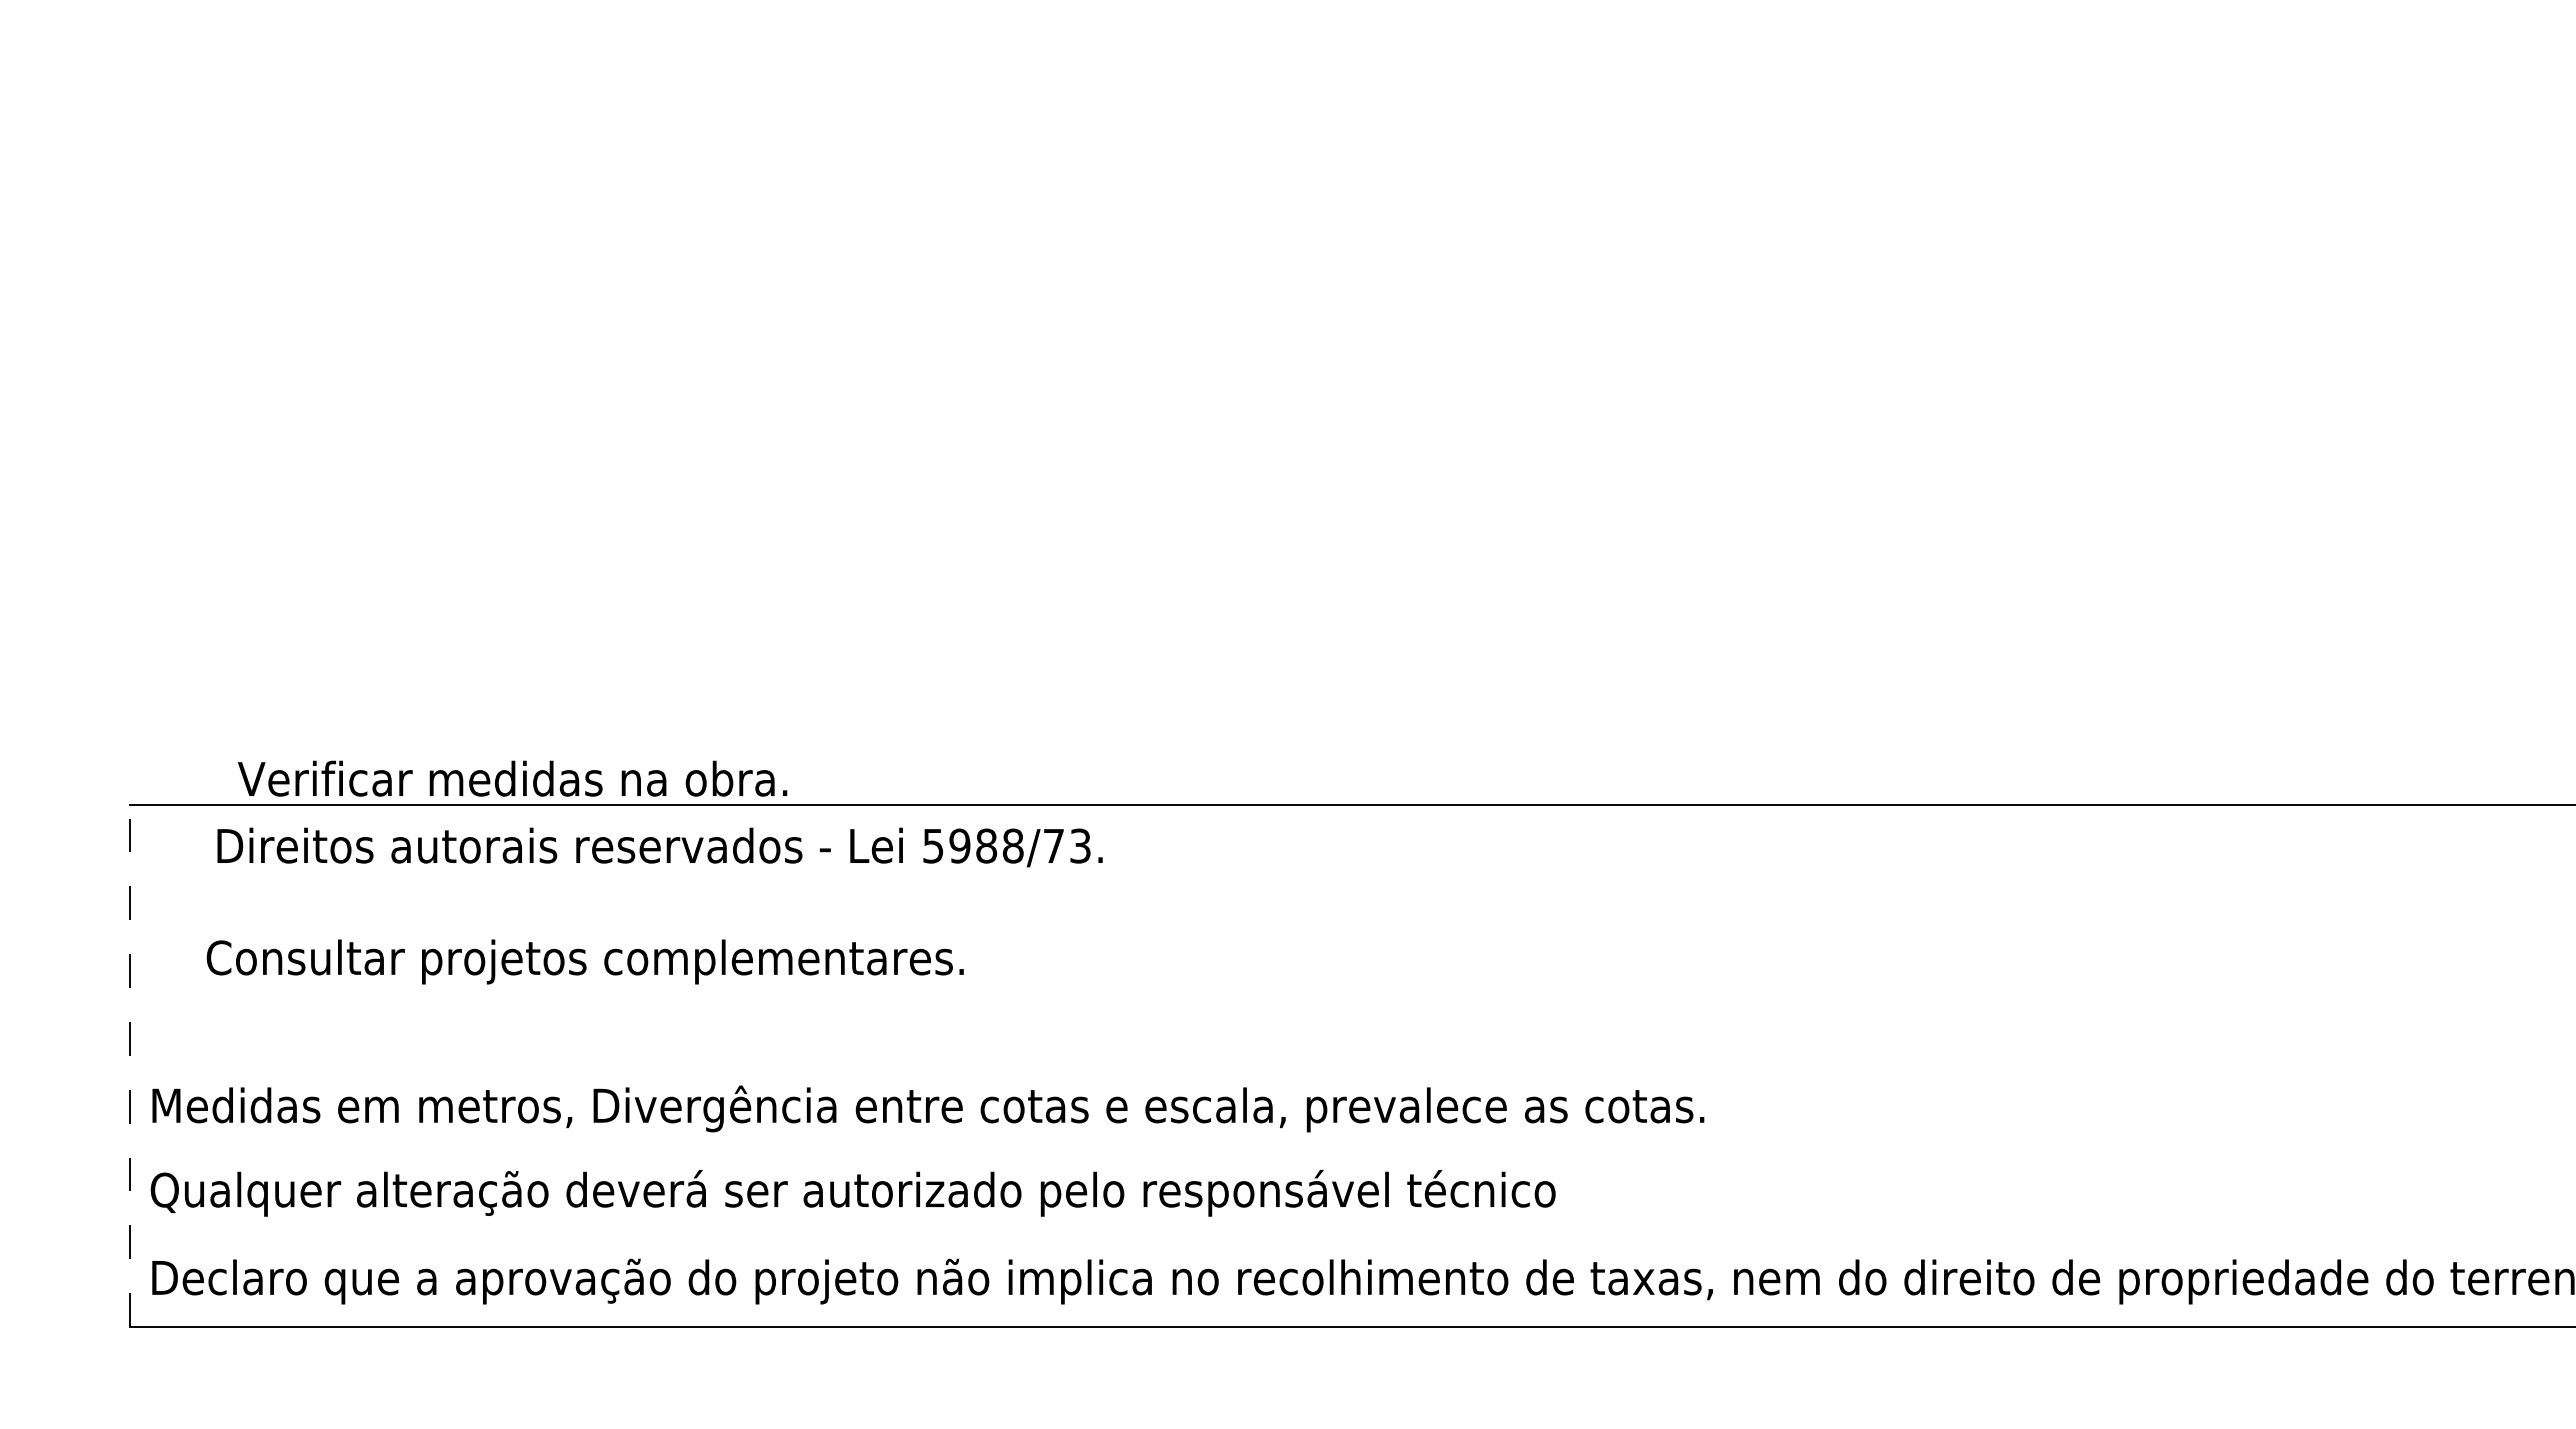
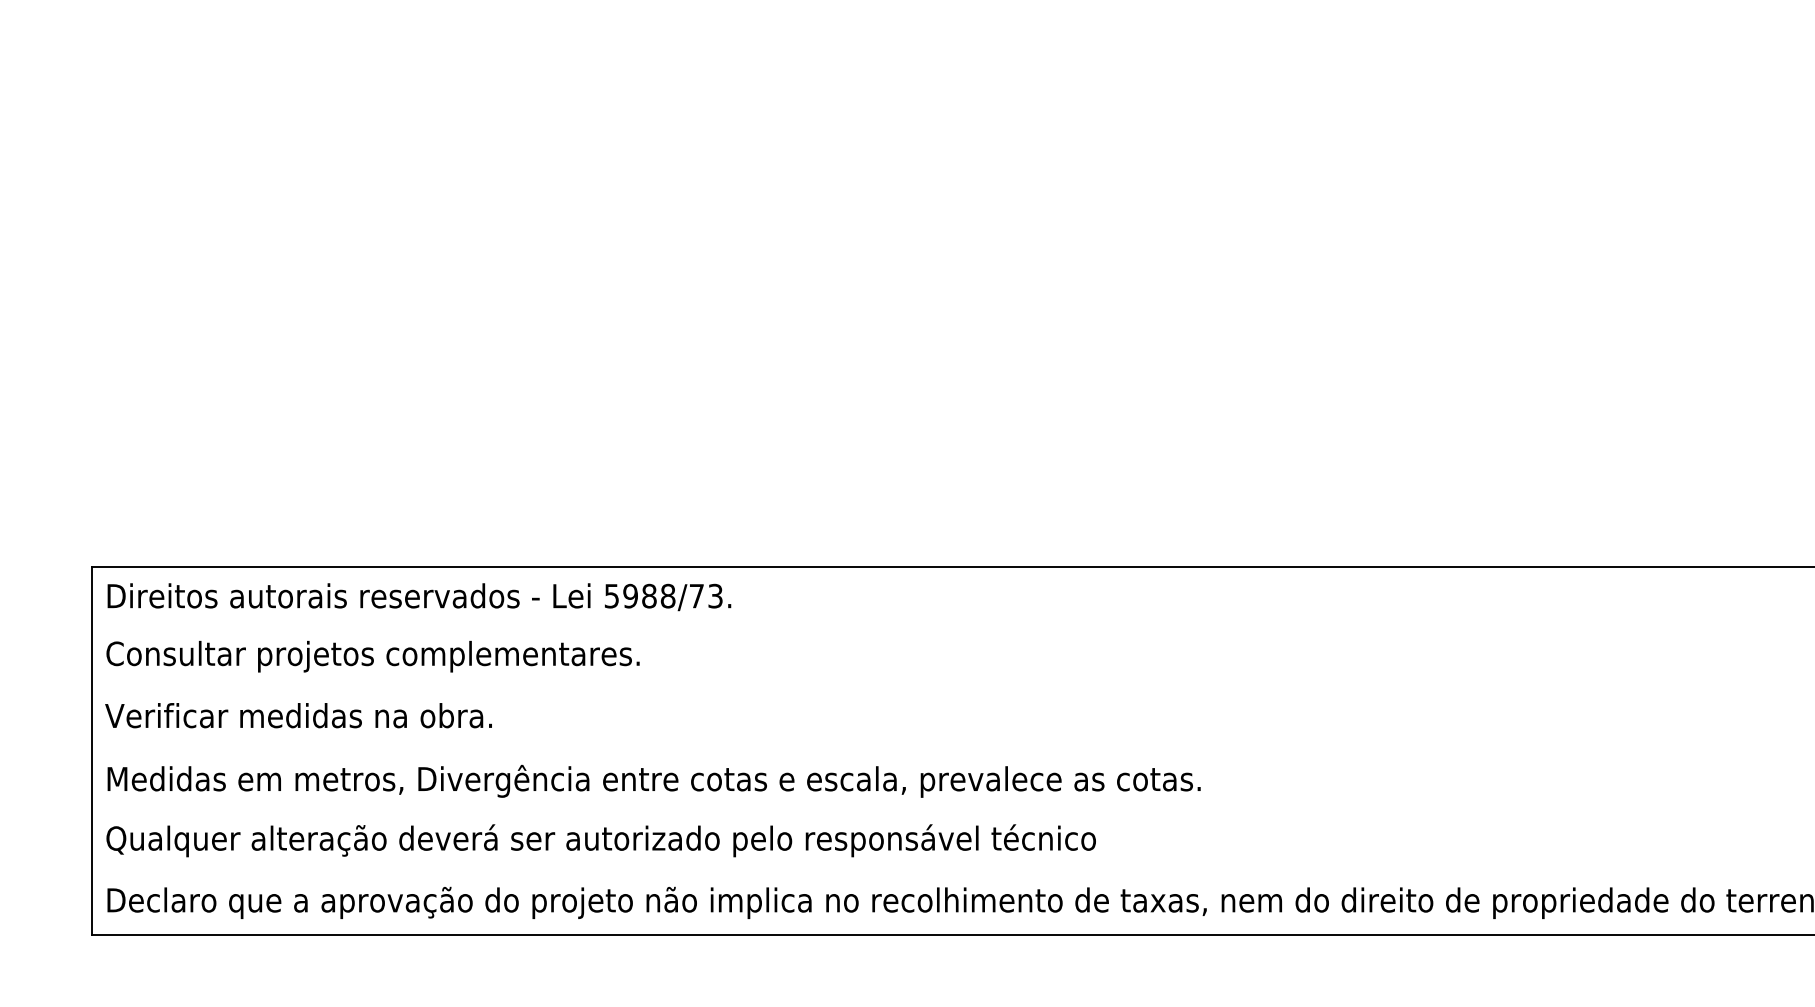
text: (512, 778) -> (298, 715), moved
text: (659, 847) -> (418, 597), moved
text: (584, 961) -> (372, 656), moved
line: (130, 1066) -> (92, 751), dashed -> solid

